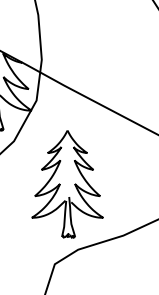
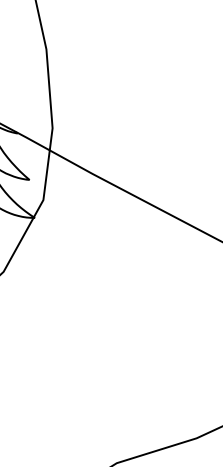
part: (67, 184) -> (97, 348), removed

